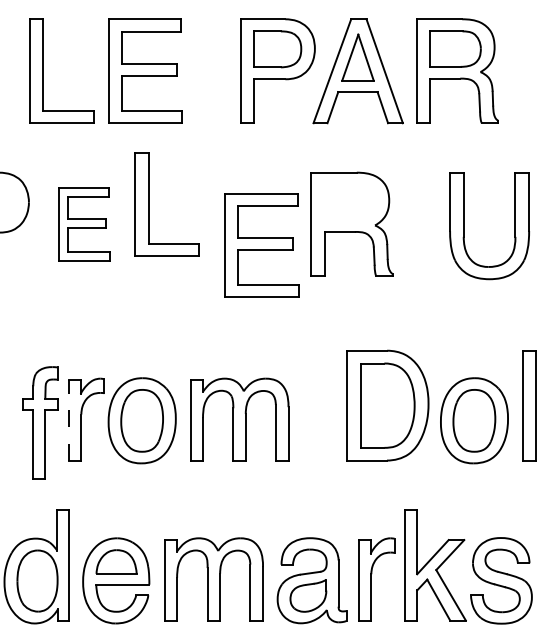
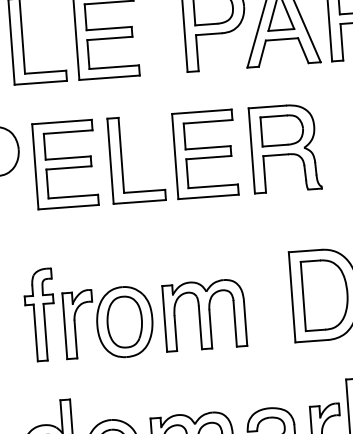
part: (350, 202) -> (282, 130), added
part: (149, 204) -> (122, 160), moved
part: (84, 224) -> (65, 164), size x1.43
part: (261, 245) -> (205, 154), moved
line: (69, 420) -> (65, 326), dashed -> solid
part: (40, 422) -> (40, 314), moved

